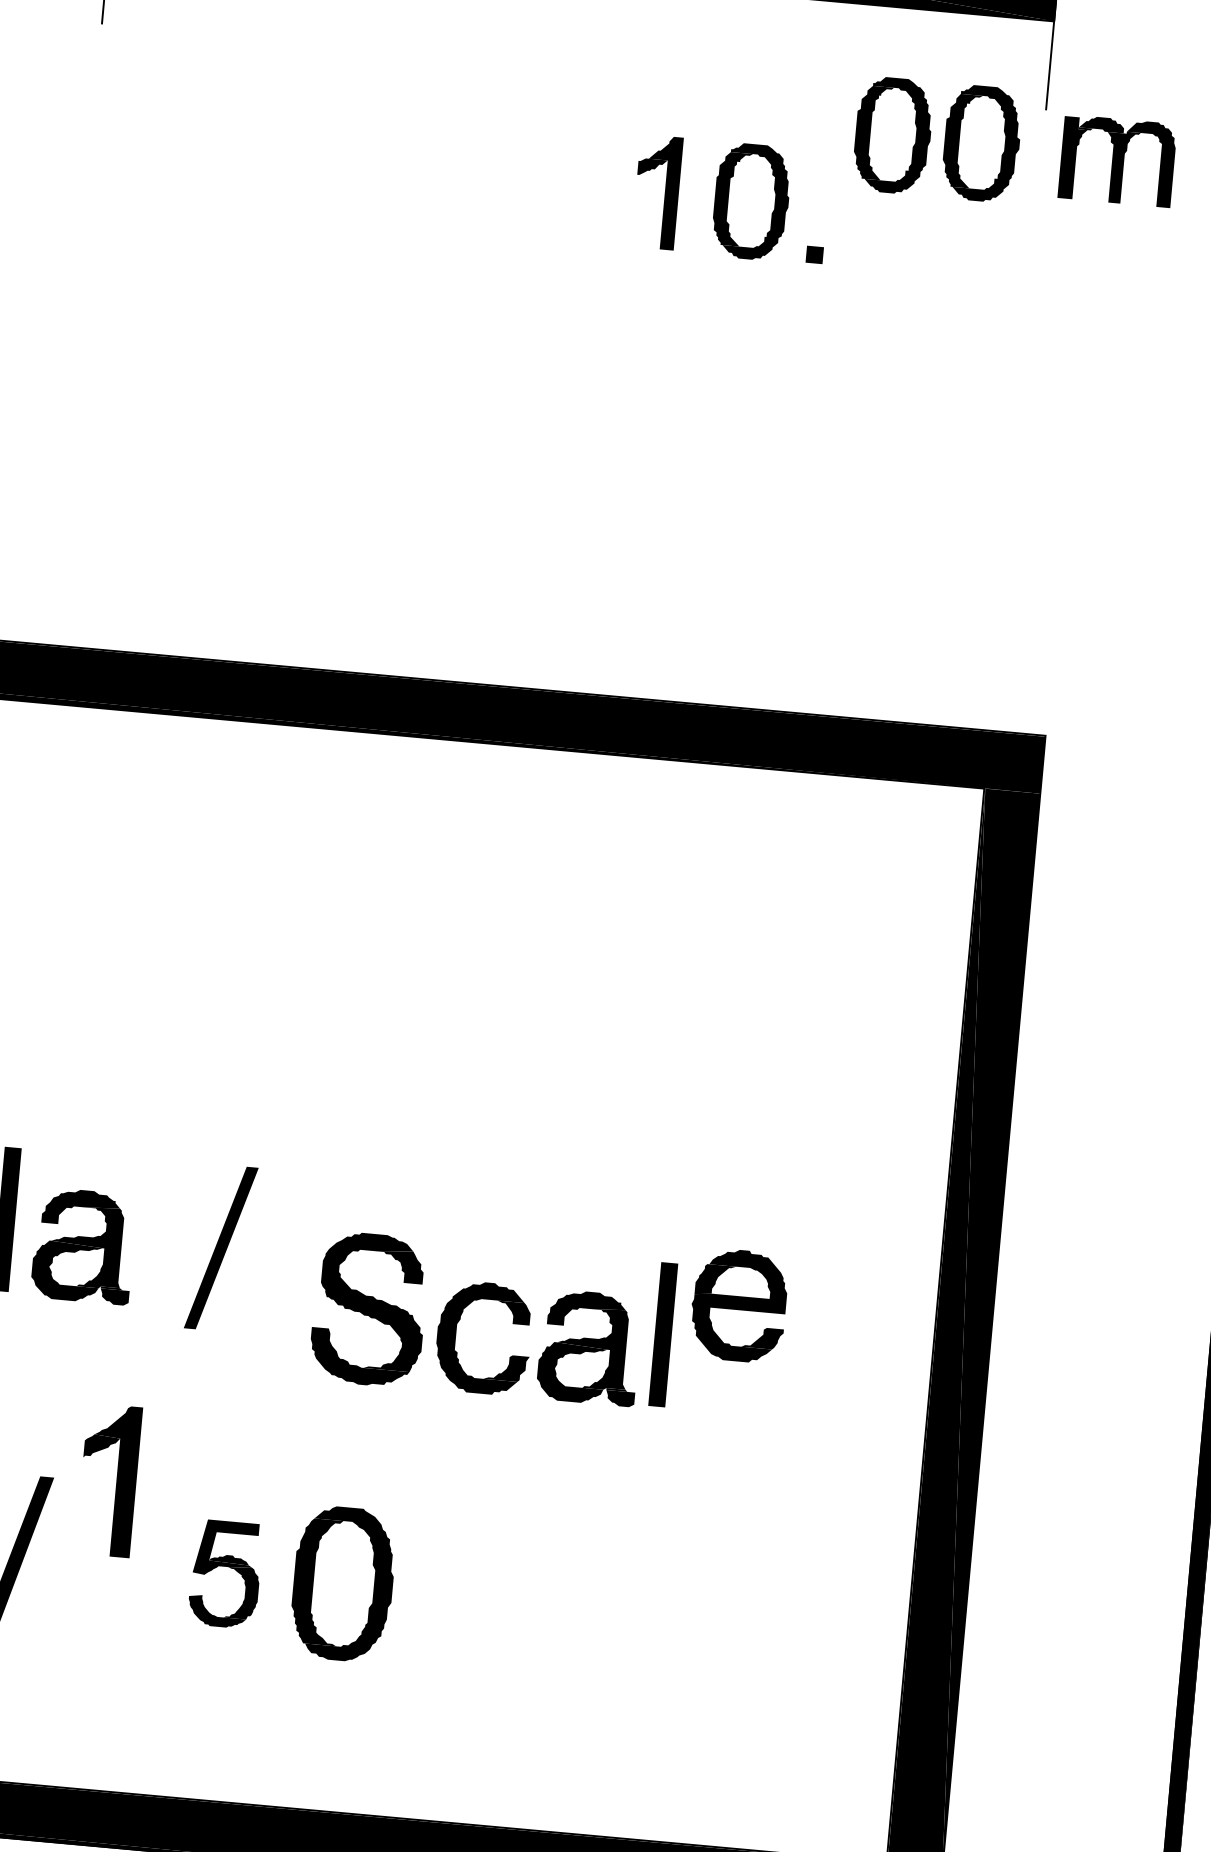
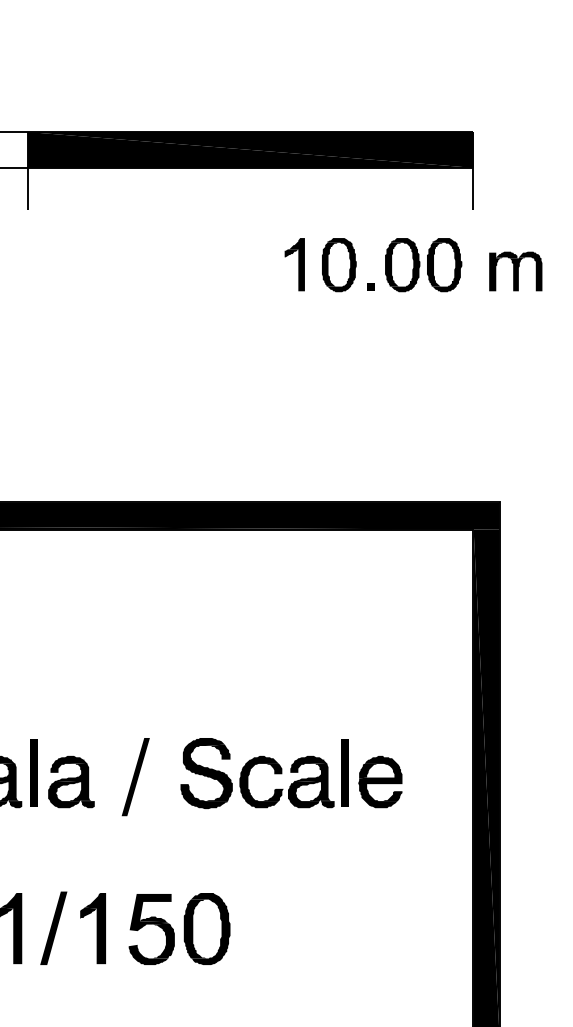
part: (937, 140) -> (423, 265), moved
part: (1117, 161) -> (515, 271), moved
part: (500, 1302) -> (267, 764), moved
part: (107, 1480) -> (92, 928), moved
part: (225, 1574) -> (151, 929), size x1.43

